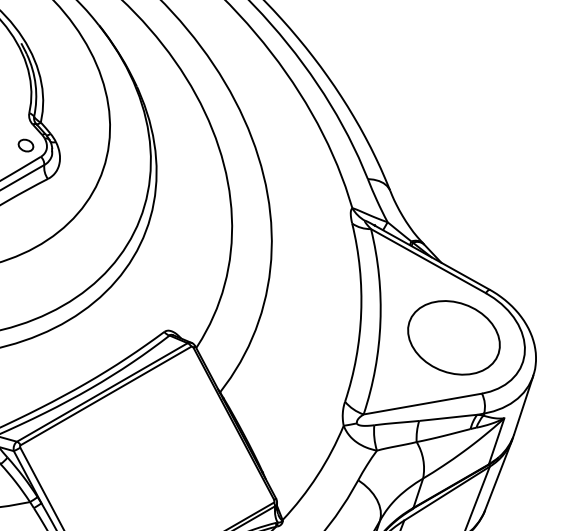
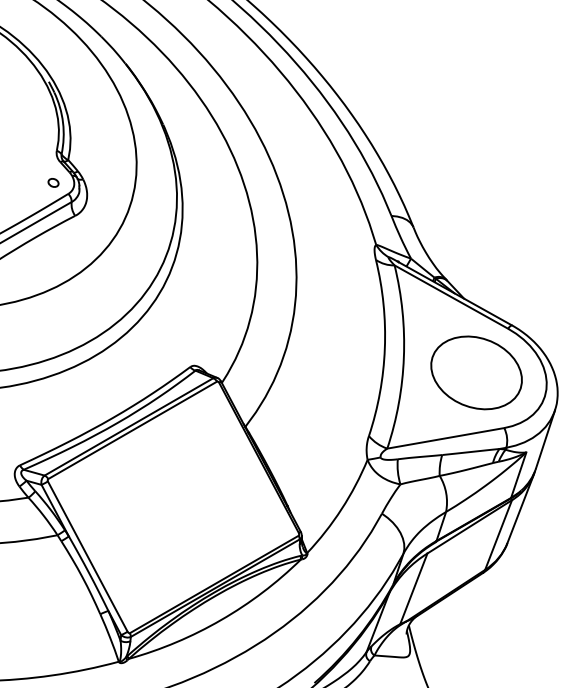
part: (25, 145) -> (53, 182), size x0.7

